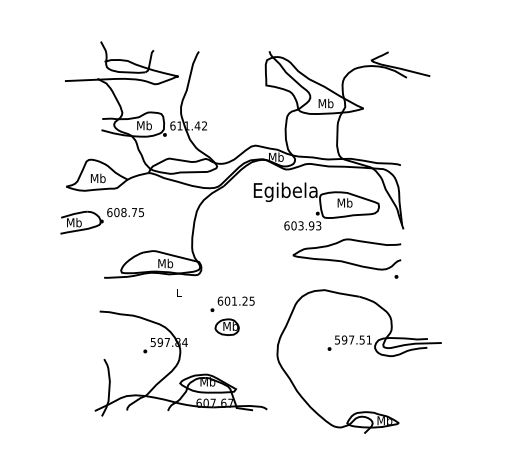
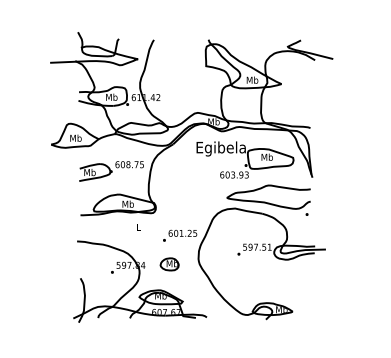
part: (101, 221) -> (111, 171), moved
part: (226, 326) -> (169, 263), moved
part: (357, 344) -> (260, 250), moved

